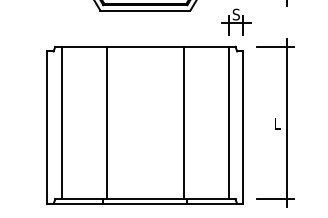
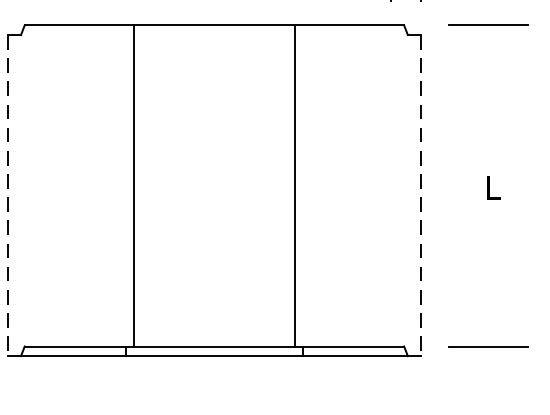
line: (61, 122) -> (37, 184), removed
line: (229, 122) -> (391, 184), removed
line: (286, 122) -> (511, 184), removed
line: (47, 128) -> (8, 197), solid -> dashed
line: (243, 128) -> (421, 197), solid -> dashed

